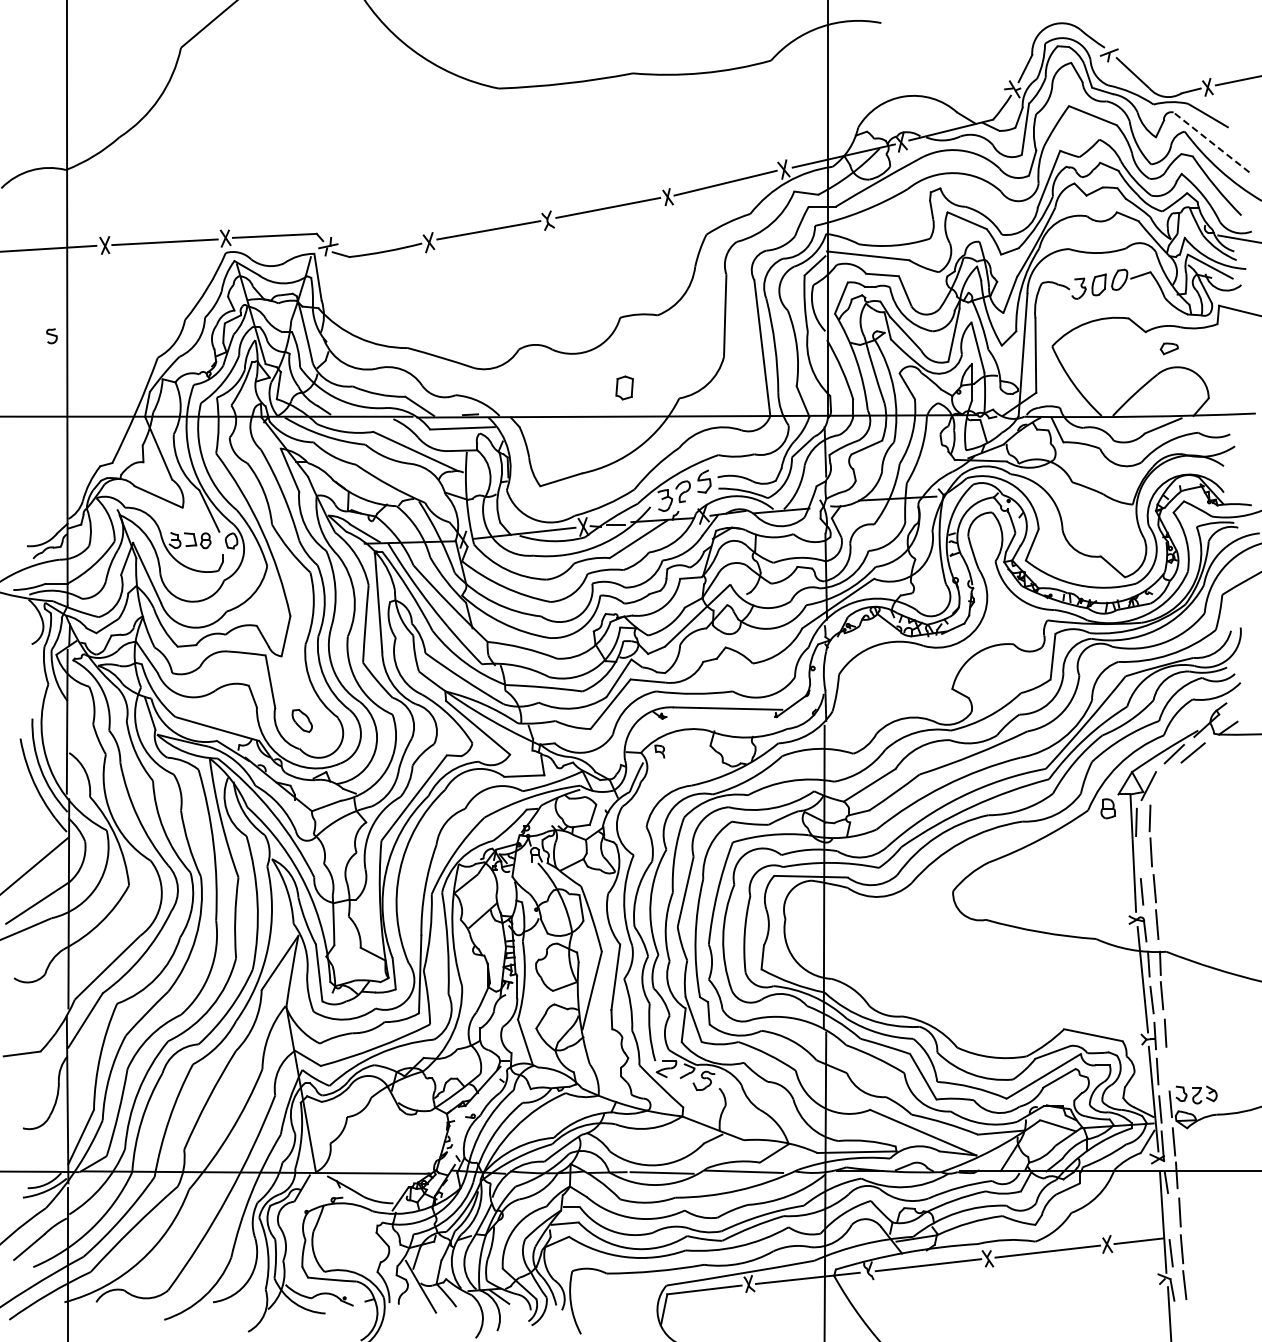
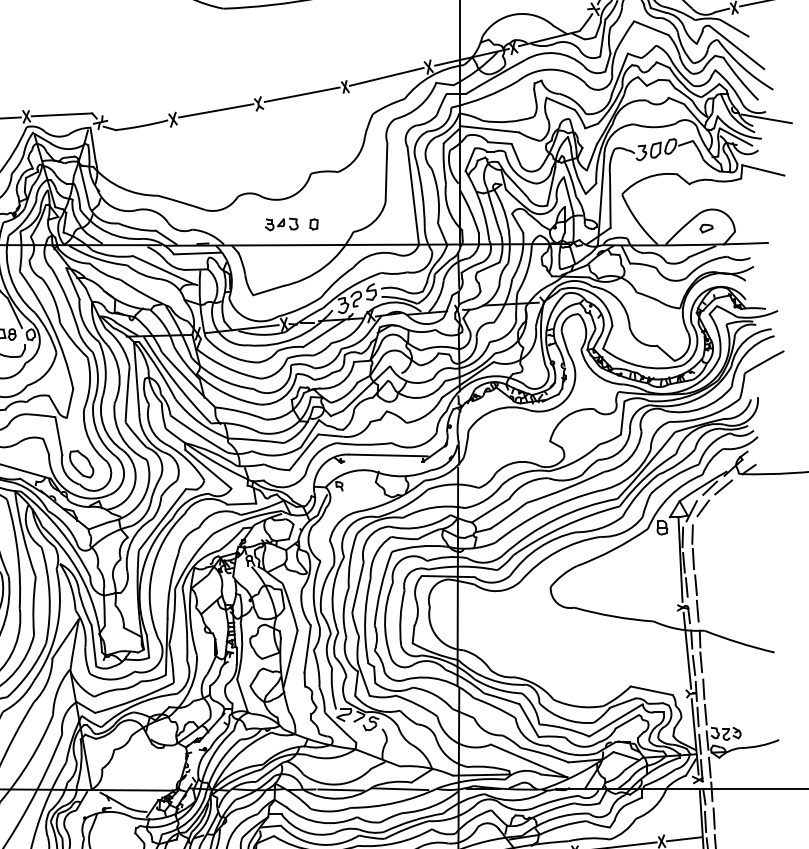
line: (1211, 142) -> (736, 47), dashed -> solid
part: (1168, 348) -> (705, 228), moved
part: (624, 387) -> (313, 224), size x0.62
part: (579, 388) -> (281, 224), added
part: (302, 720) -> (81, 464), size x1.67
line: (1164, 781) -> (703, 507), added
line: (1137, 857) -> (683, 562), added
line: (1168, 1067) -> (705, 714), added
line: (1167, 1217) -> (705, 822), added

